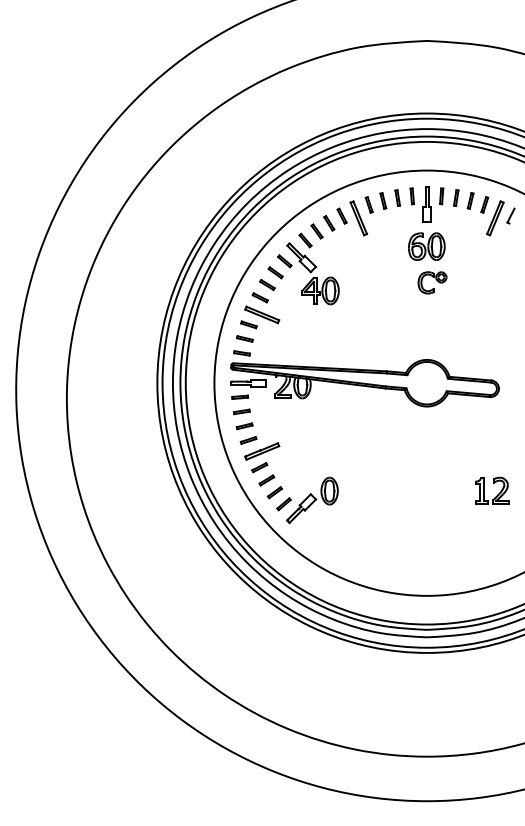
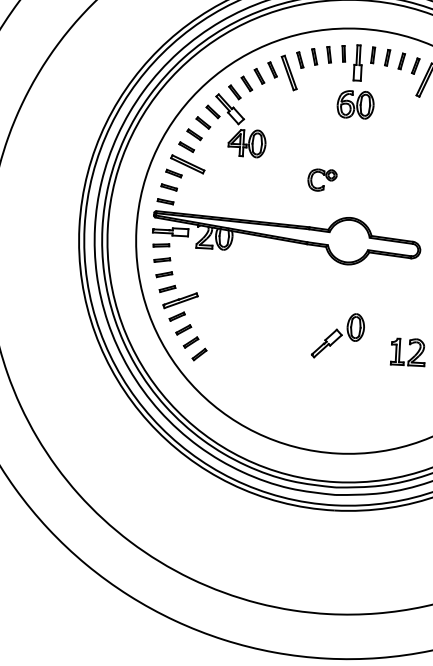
part: (432, 282) -> (322, 179), moved
part: (312, 500) -> (338, 336), moved

